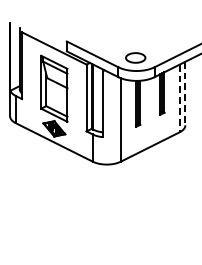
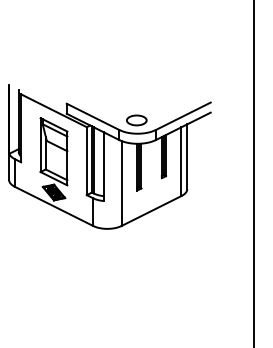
line: (185, 94) -> (187, 157), dashed -> solid
line: (179, 99) -> (181, 162), dashed -> solid

